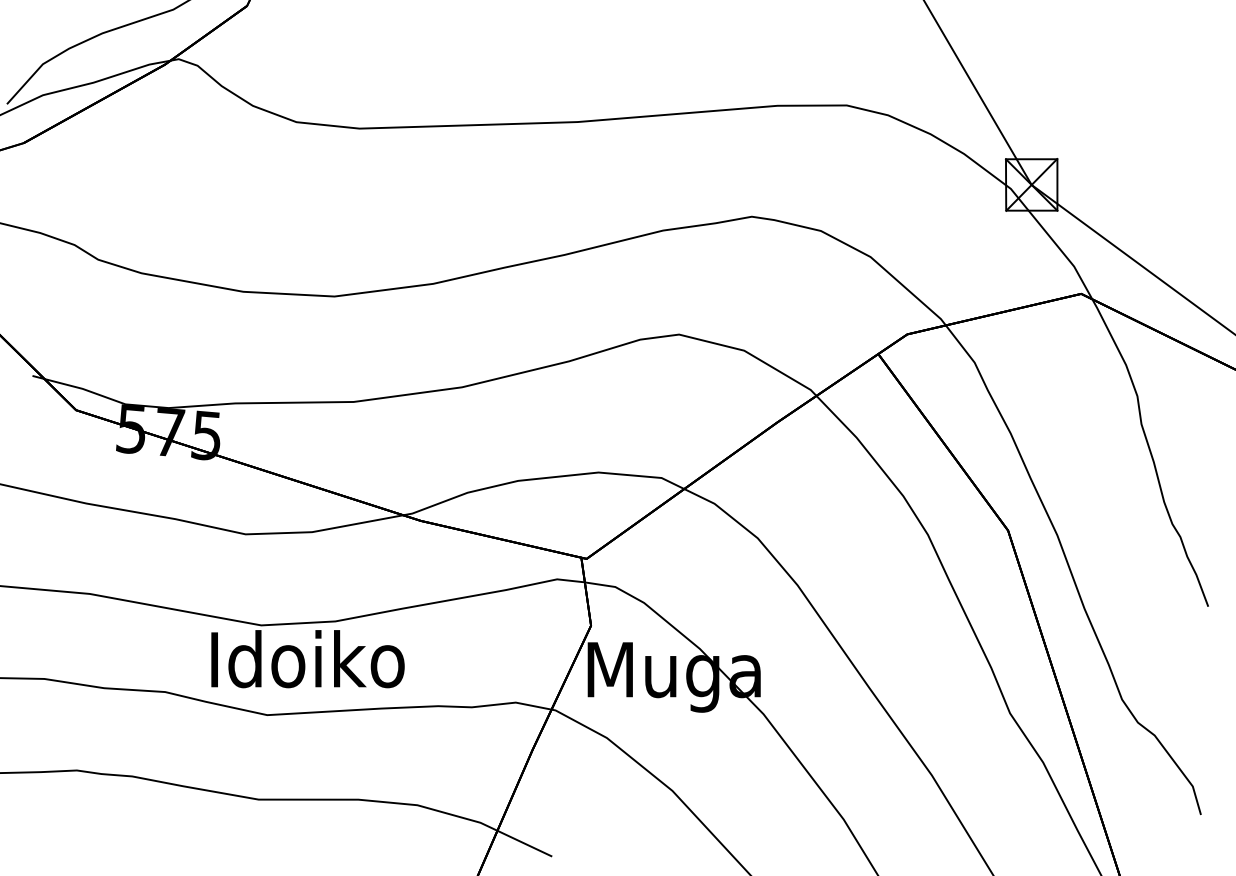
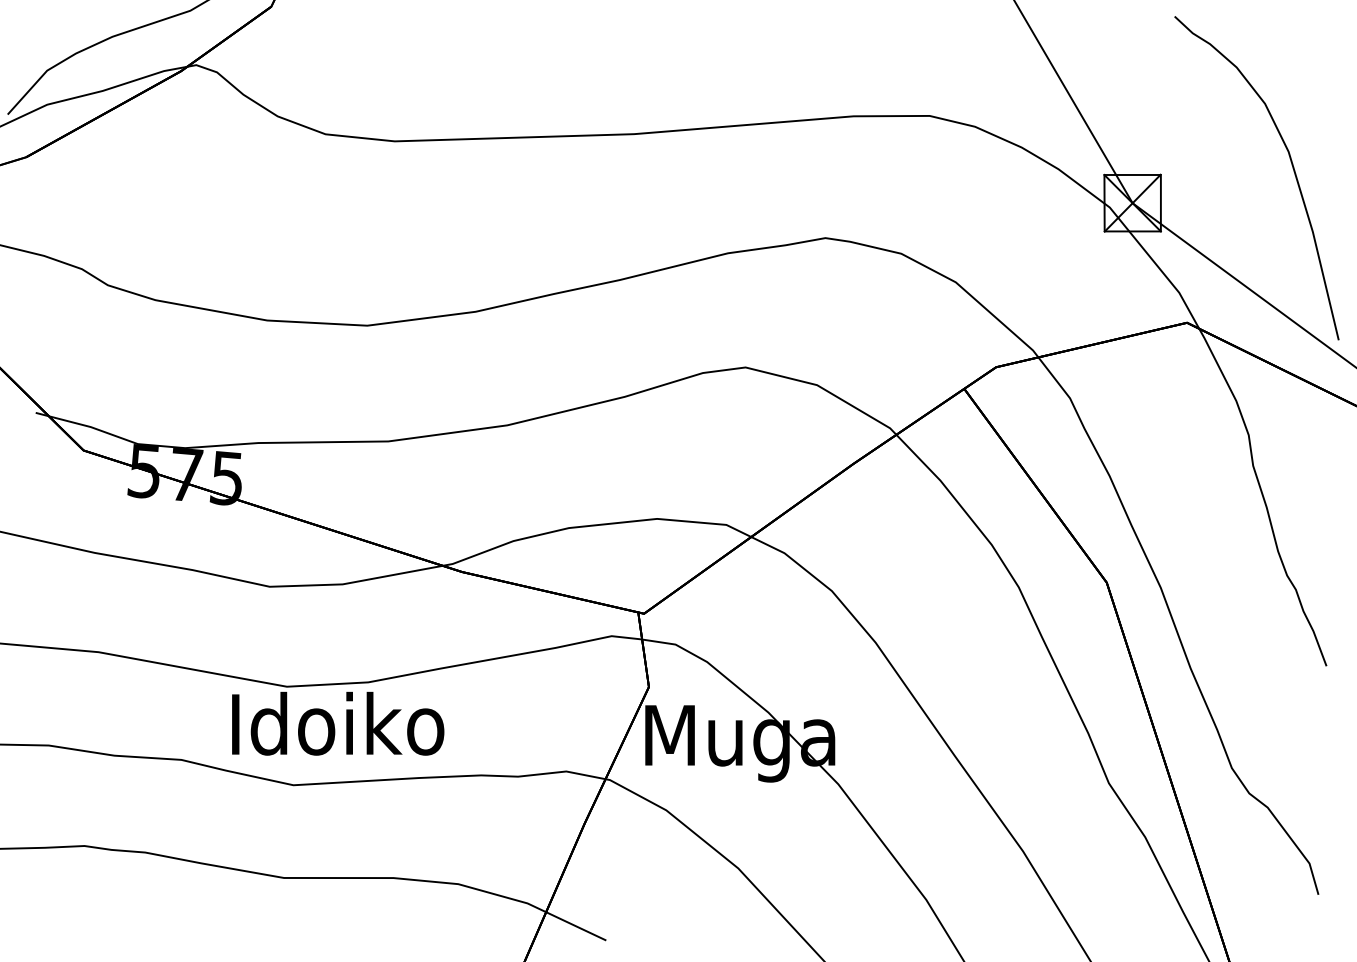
curve: (1176, 151) -> (1291, 166), added

